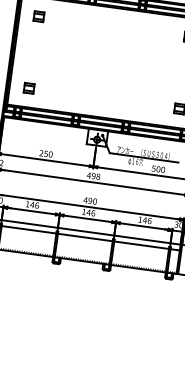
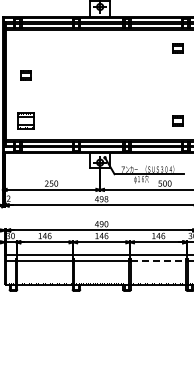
part: (38, 16) -> (25, 75), moved
part: (28, 87) -> (25, 120), size x1.6
line: (141, 245) -> (158, 261), solid -> dashed

